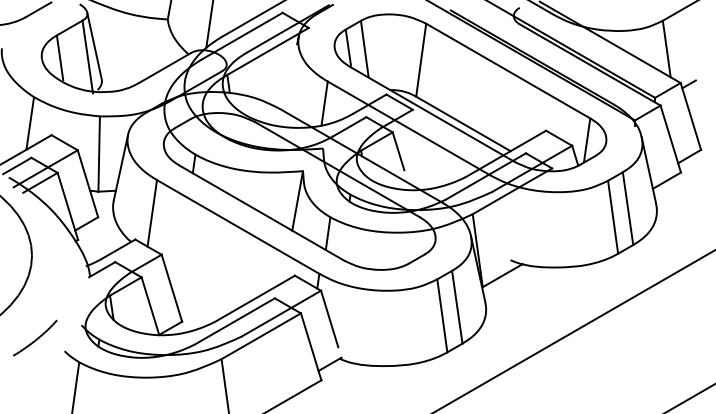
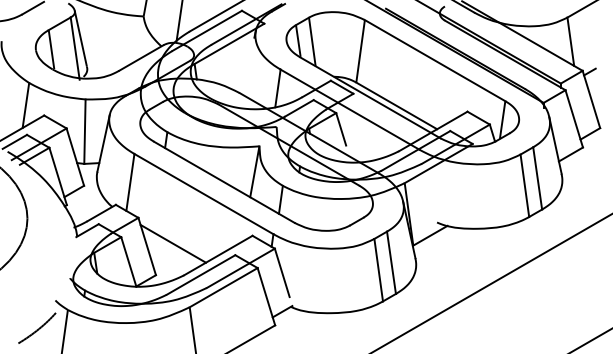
line: (202, 284) -> (173, 243), added
curve: (36, 338) -> (38, 328), moved

